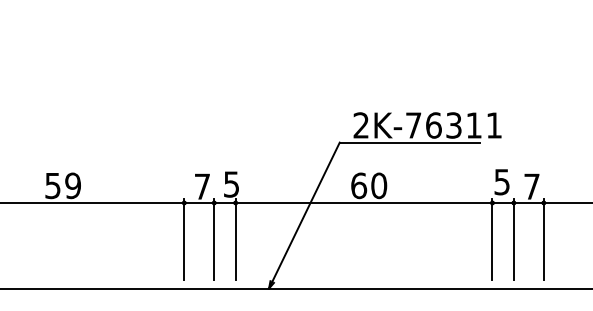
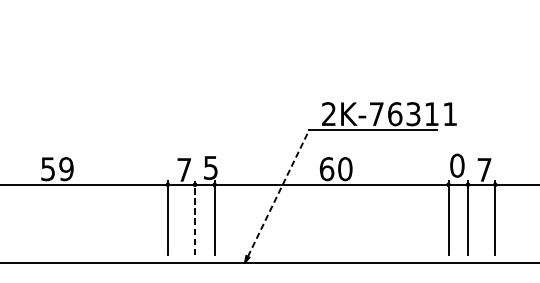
text: (502, 181) -> (457, 165), 5 -> 0
line: (306, 211) -> (279, 192), solid -> dashed
line: (214, 239) -> (195, 218), solid -> dashed

